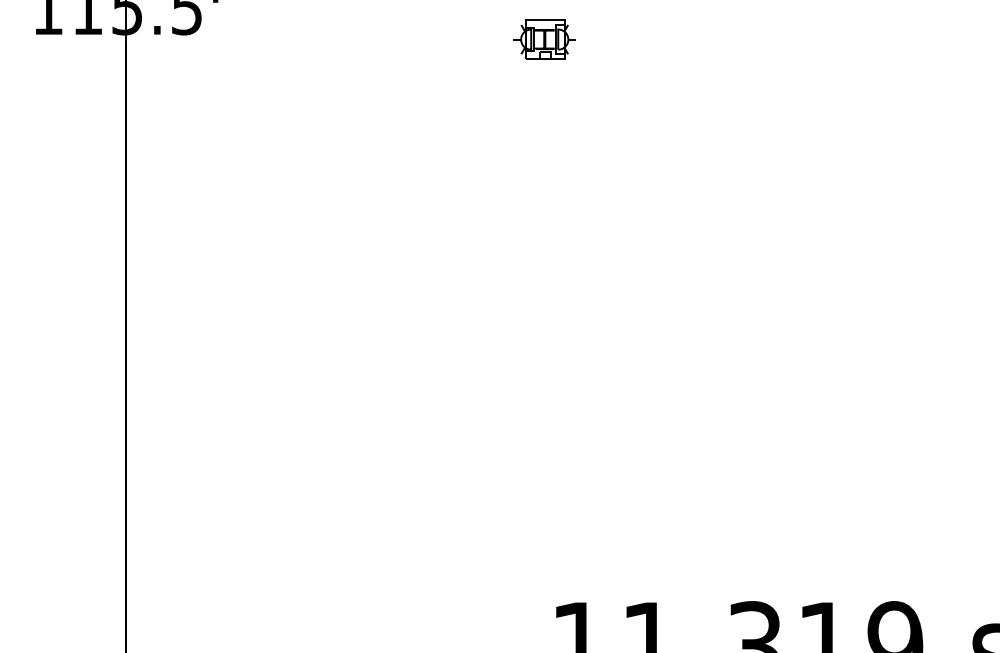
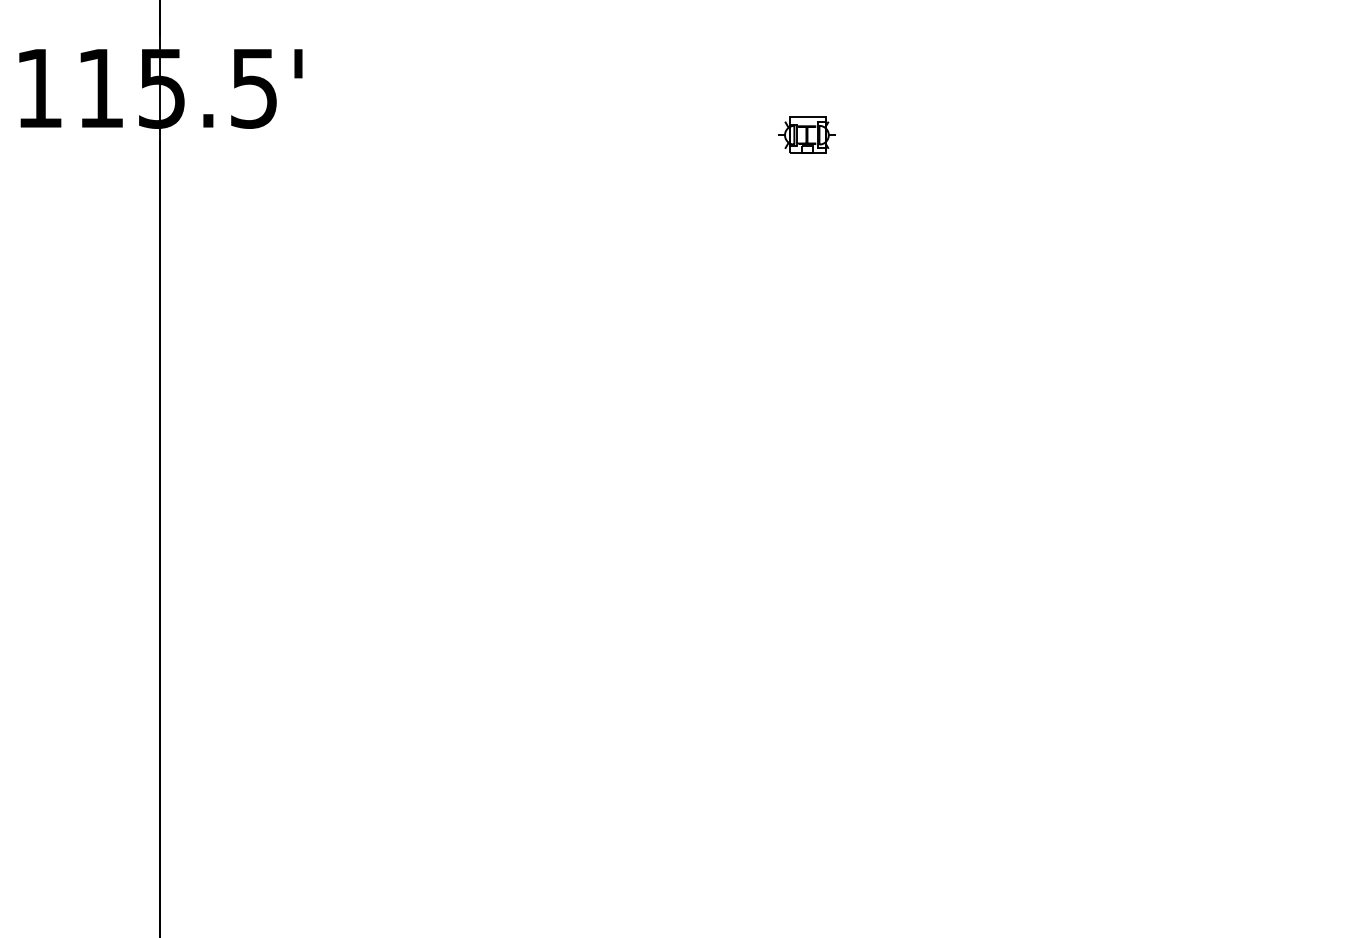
part: (544, 39) -> (806, 135), size x0.6

